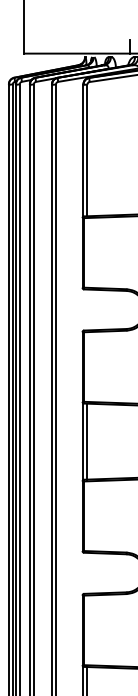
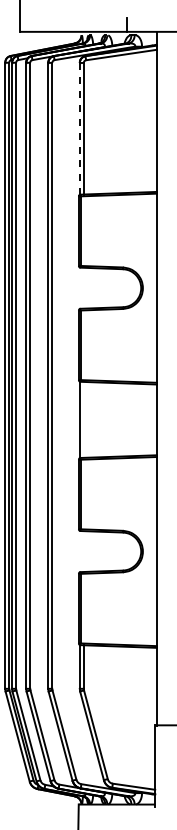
line: (83, 150) -> (79, 128), solid -> dashed
line: (87, 441) -> (83, 419), removed

